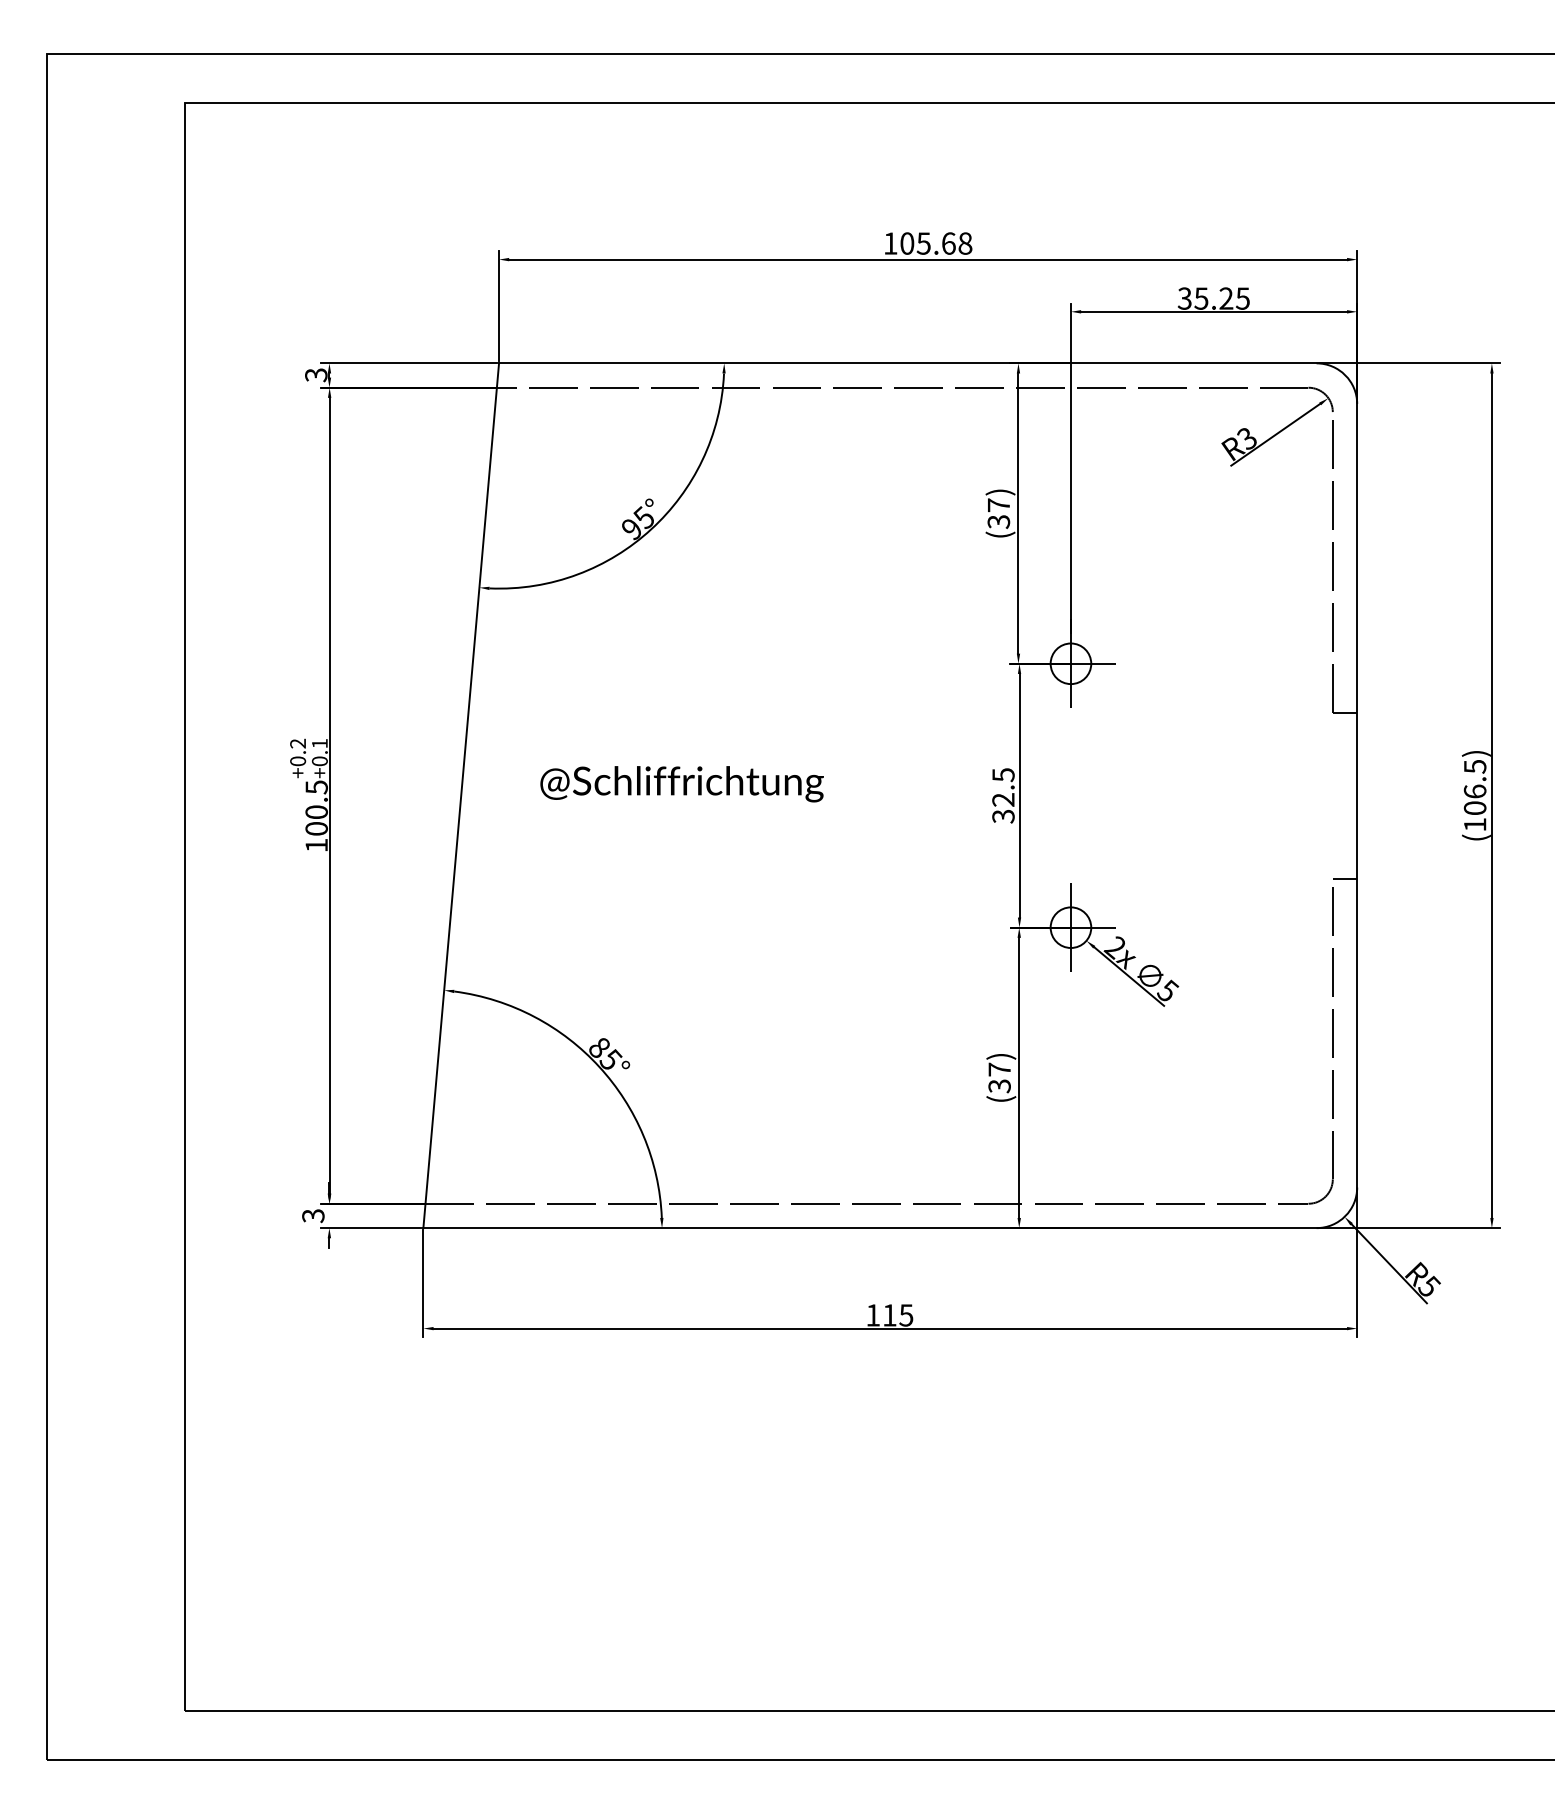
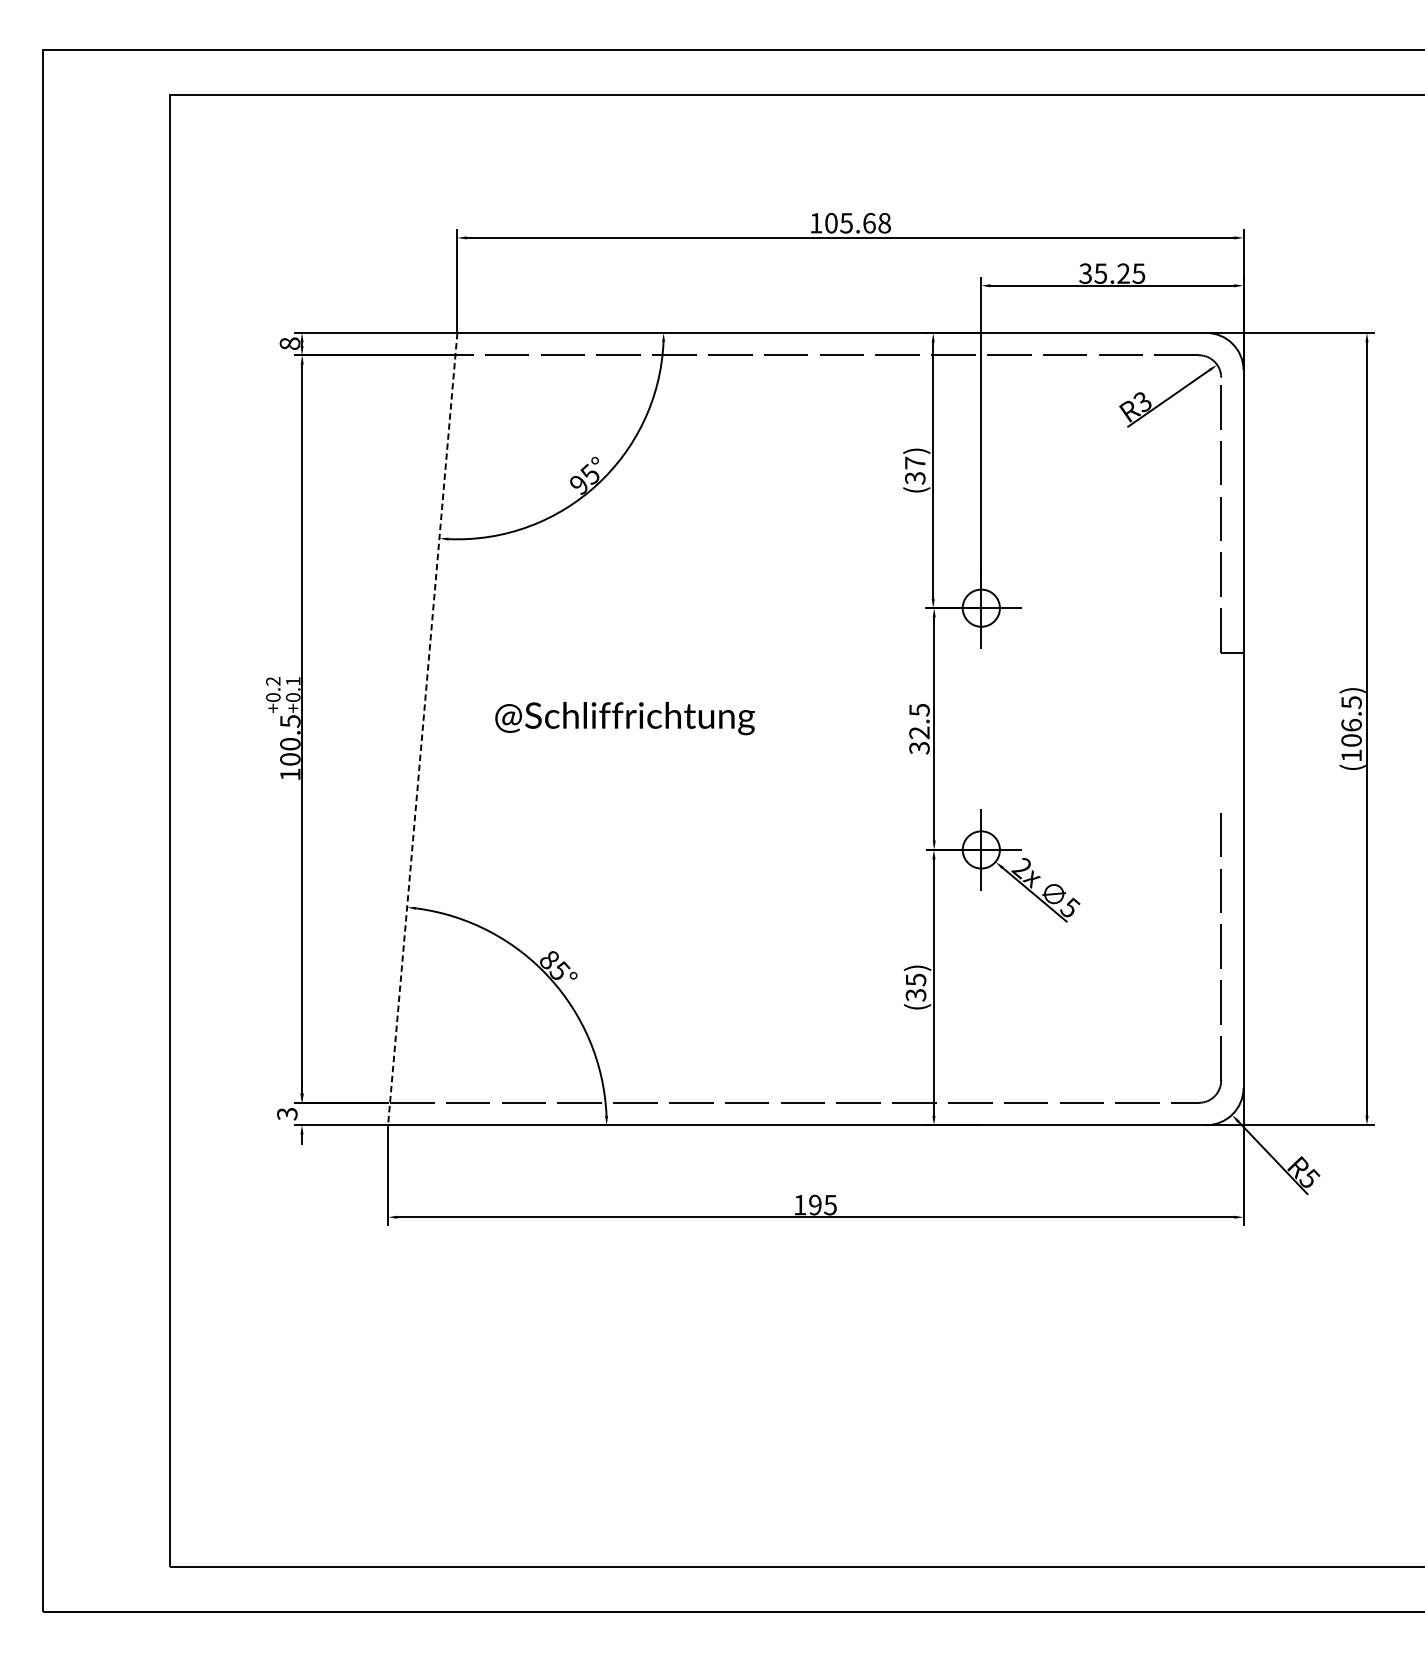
text: (316, 375) -> (290, 344), 3 -> 8
line: (461, 796) -> (423, 729), solid -> dashed
line: (1344, 878) -> (1231, 804), removed
text: (999, 1069) -> (915, 979), (37) -> (35)
text: (889, 1315) -> (815, 1205), 115 -> 195

